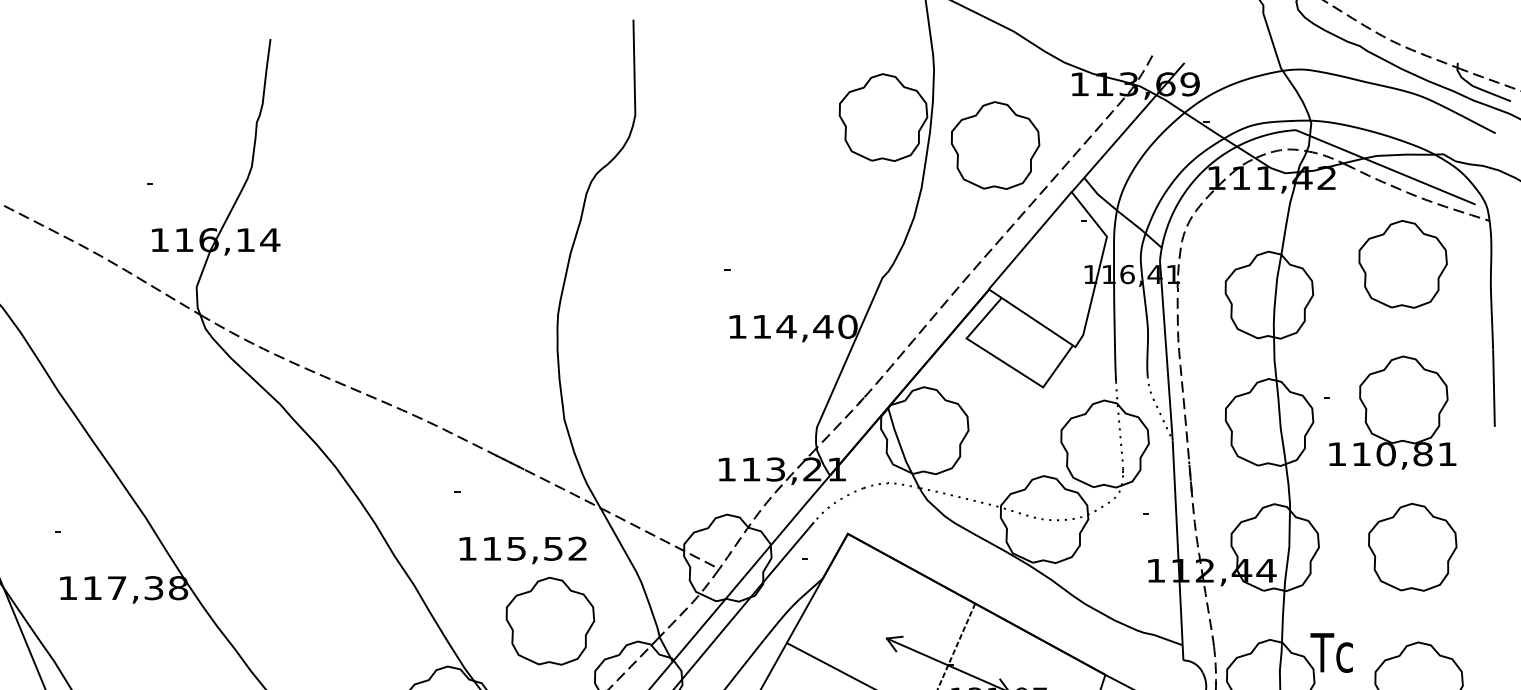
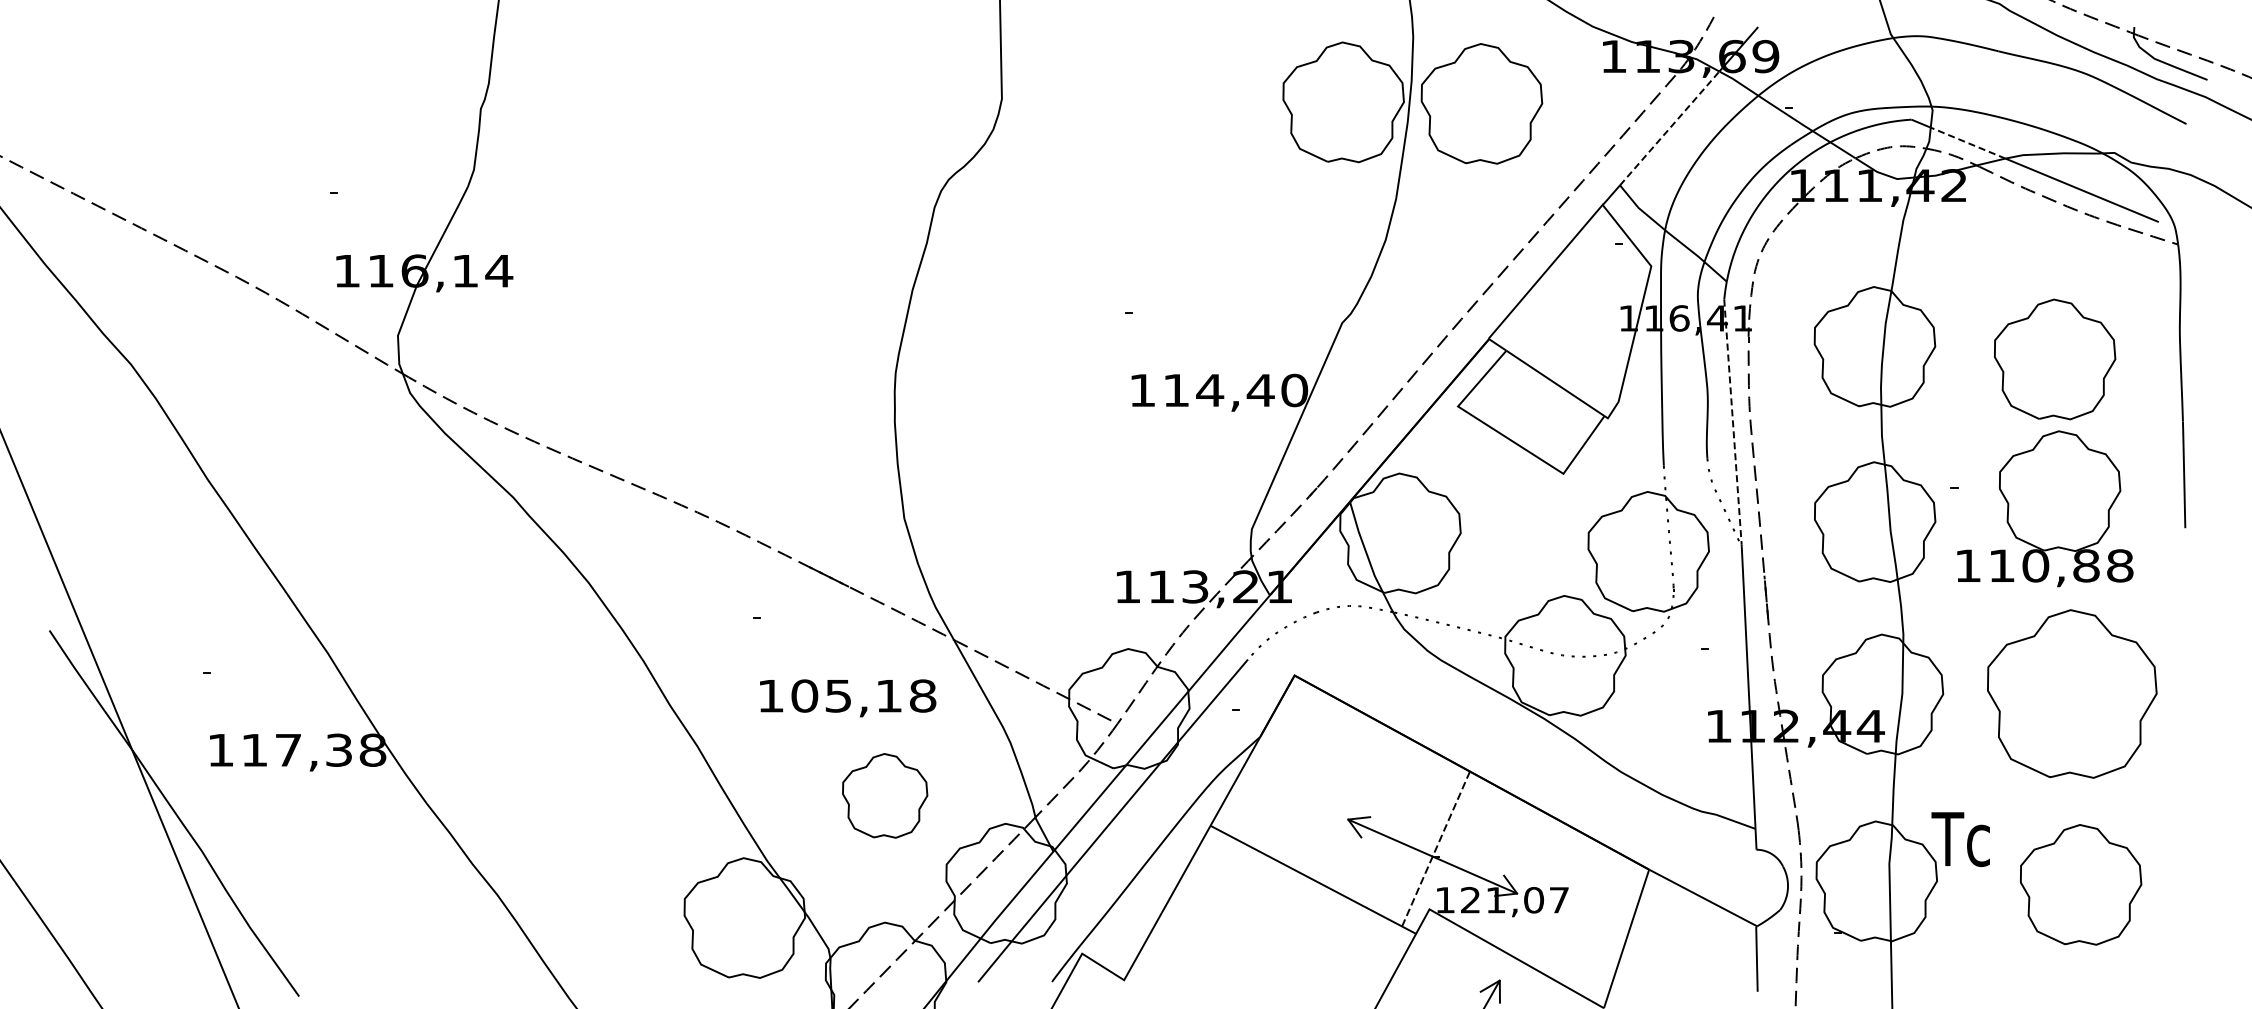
line: (1120, 136) -> (1669, 128), solid -> dashed
part: (995, 145) -> (1481, 103), moved
line: (1336, 146) -> (1967, 142), solid -> dashed
part: (1403, 264) -> (2055, 359), moved
line: (1166, 351) -> (1733, 424), solid -> dashed
text: (1447, 453) -> (2120, 565), 110,81 -> 110,88
part: (1412, 546) -> (2072, 693), size x1.4
text: (534, 548) -> (863, 695), 115,52 -> 105,18
part: (550, 621) -> (885, 795), size x0.7

